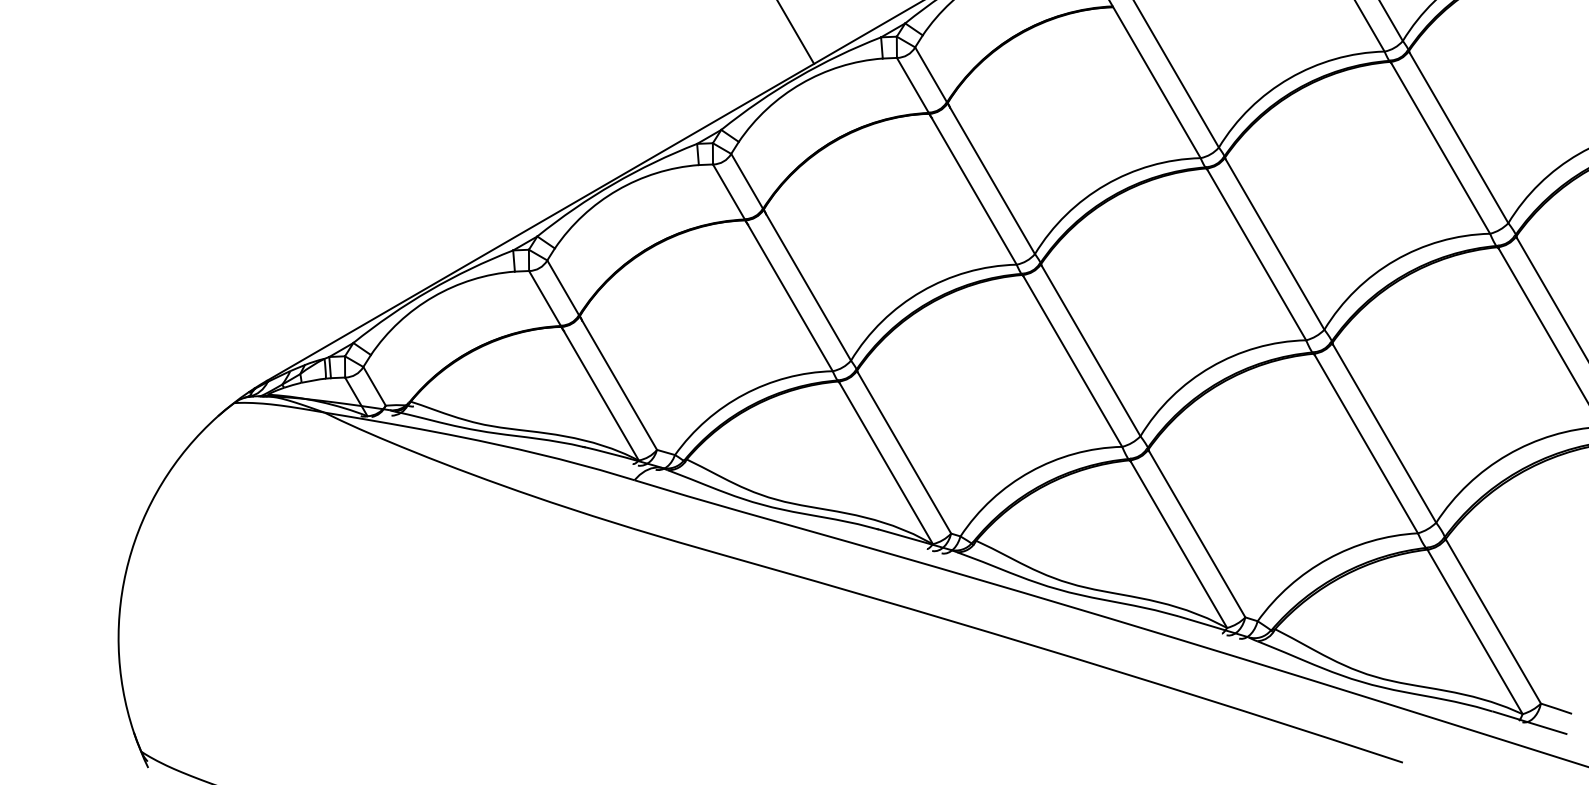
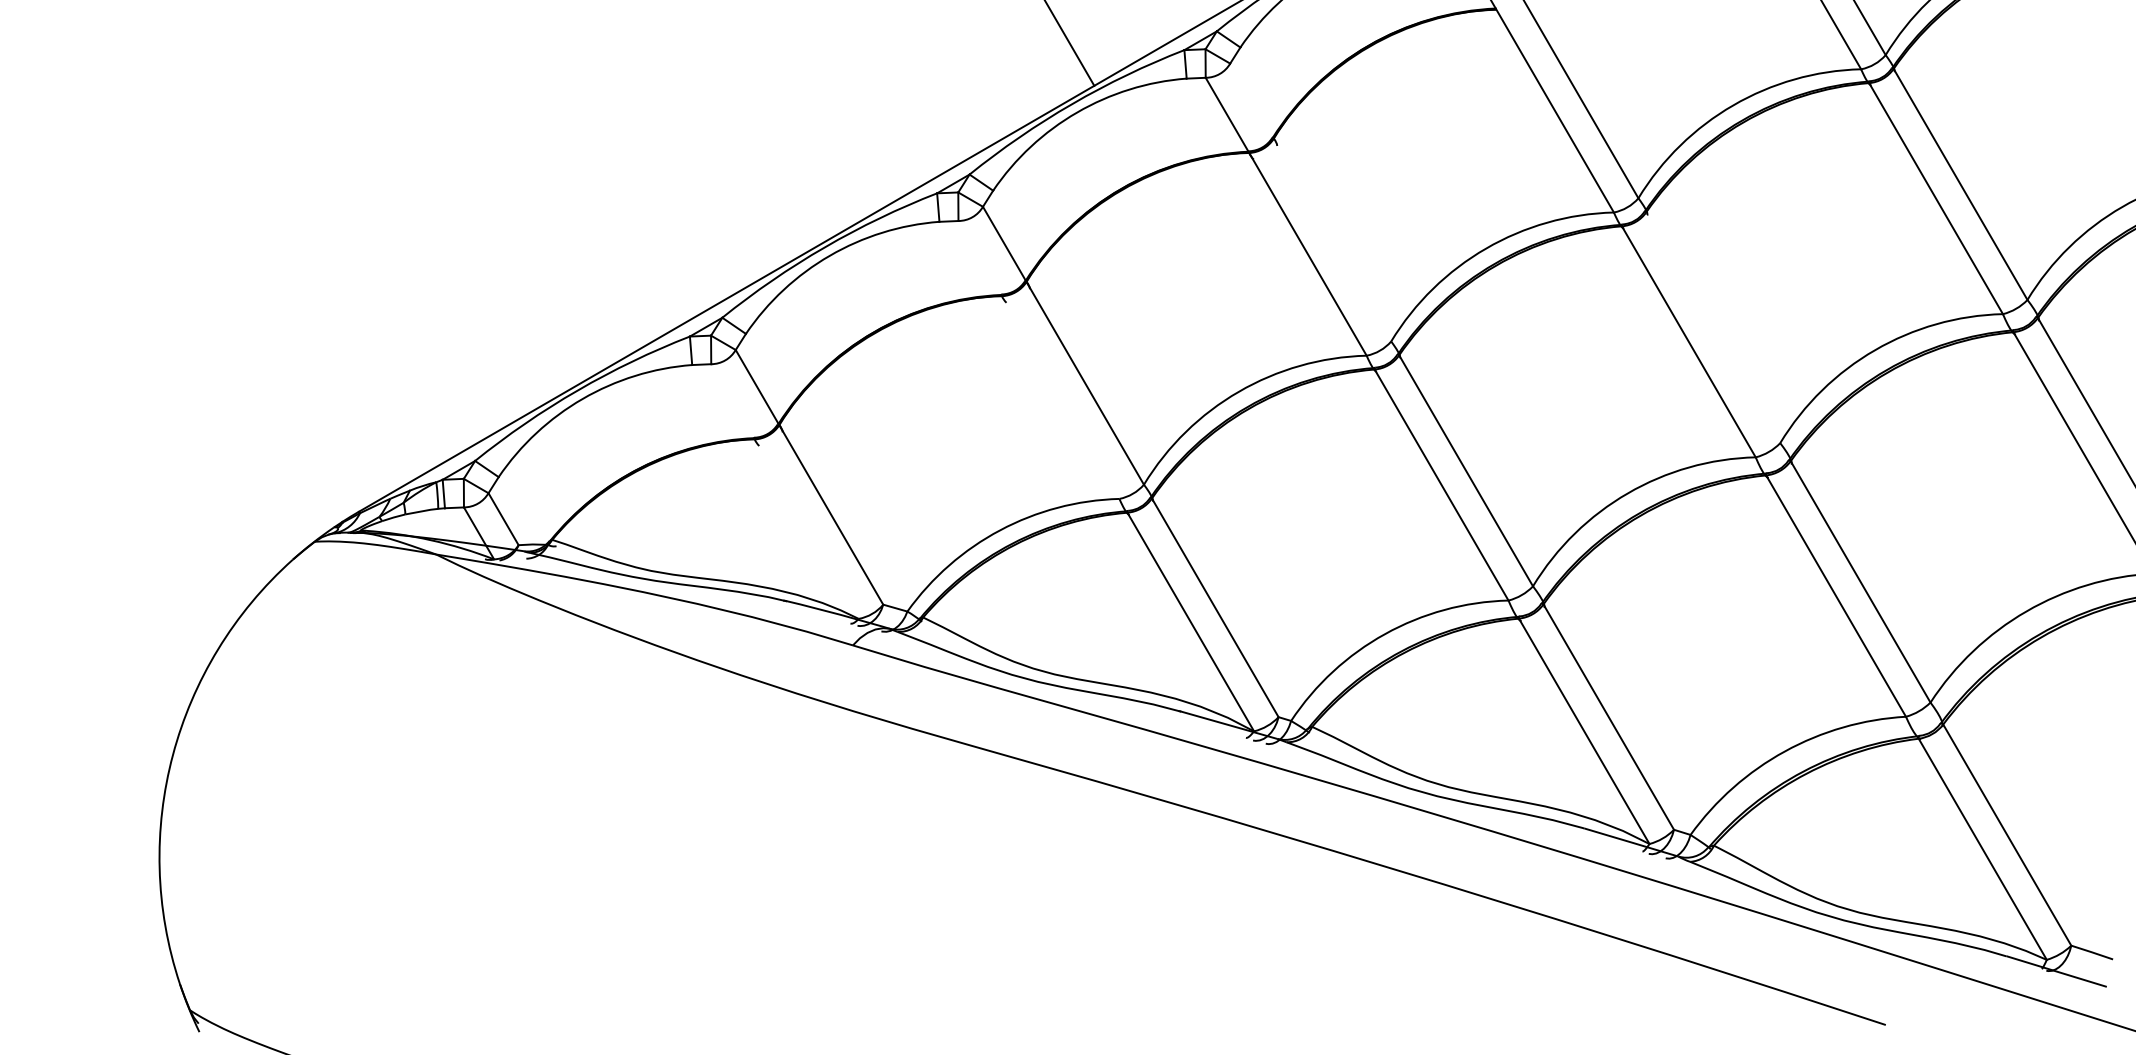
line: (974, 150) -> (1309, 202), removed
line: (1274, 243) -> (1713, 327), removed
line: (772, 267) -> (1038, 359), removed
line: (583, 365) -> (784, 491), removed

